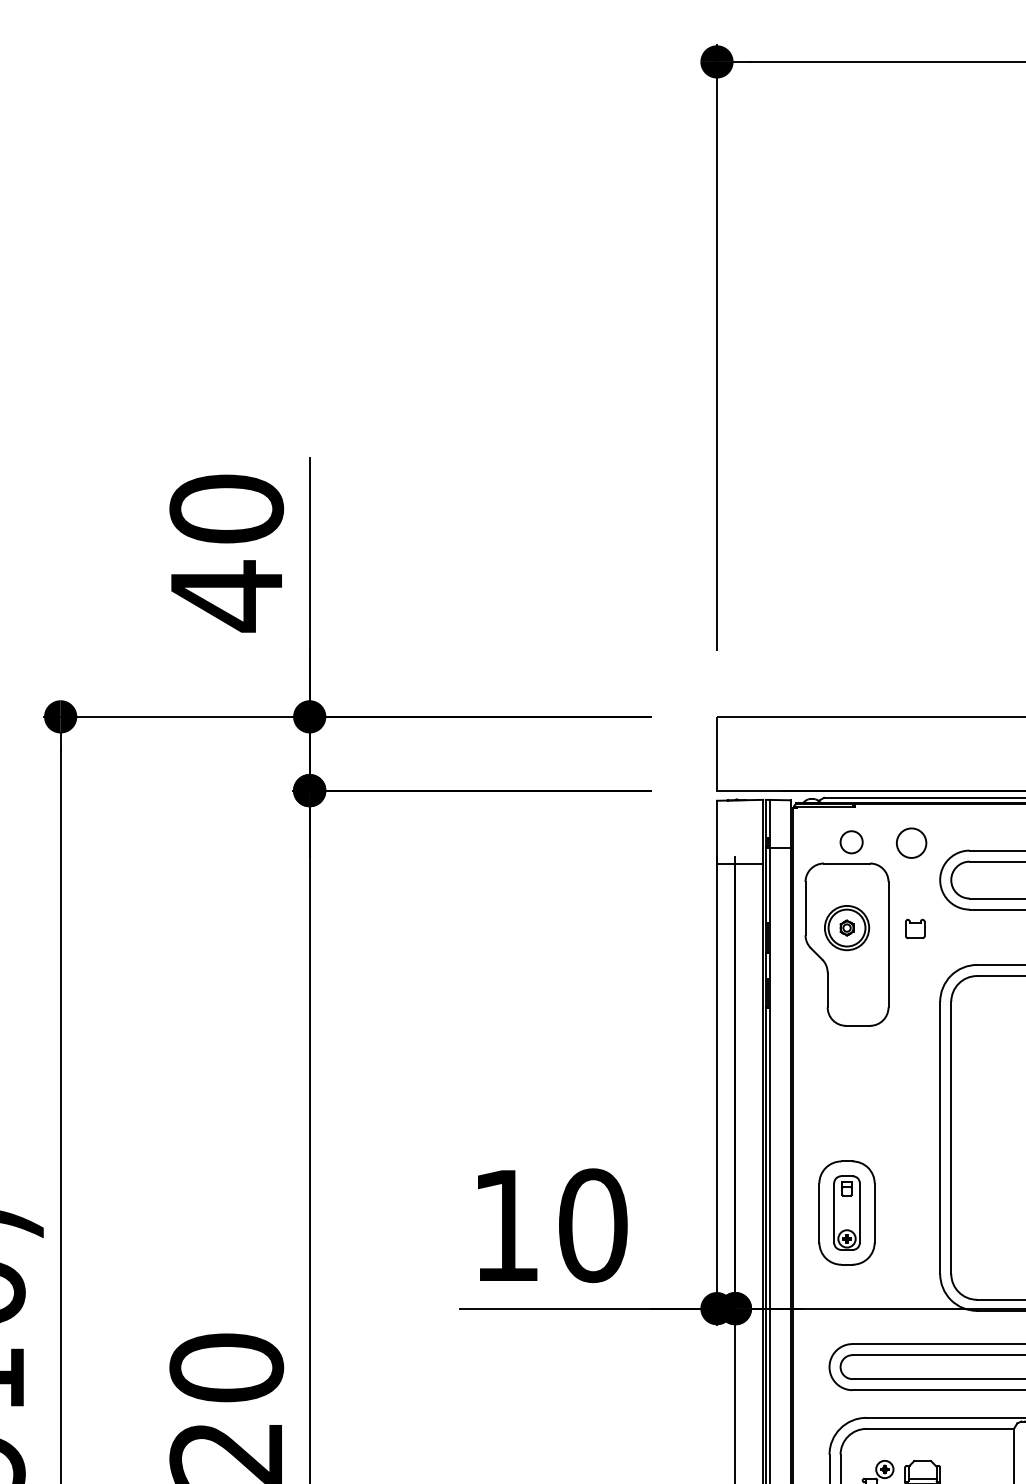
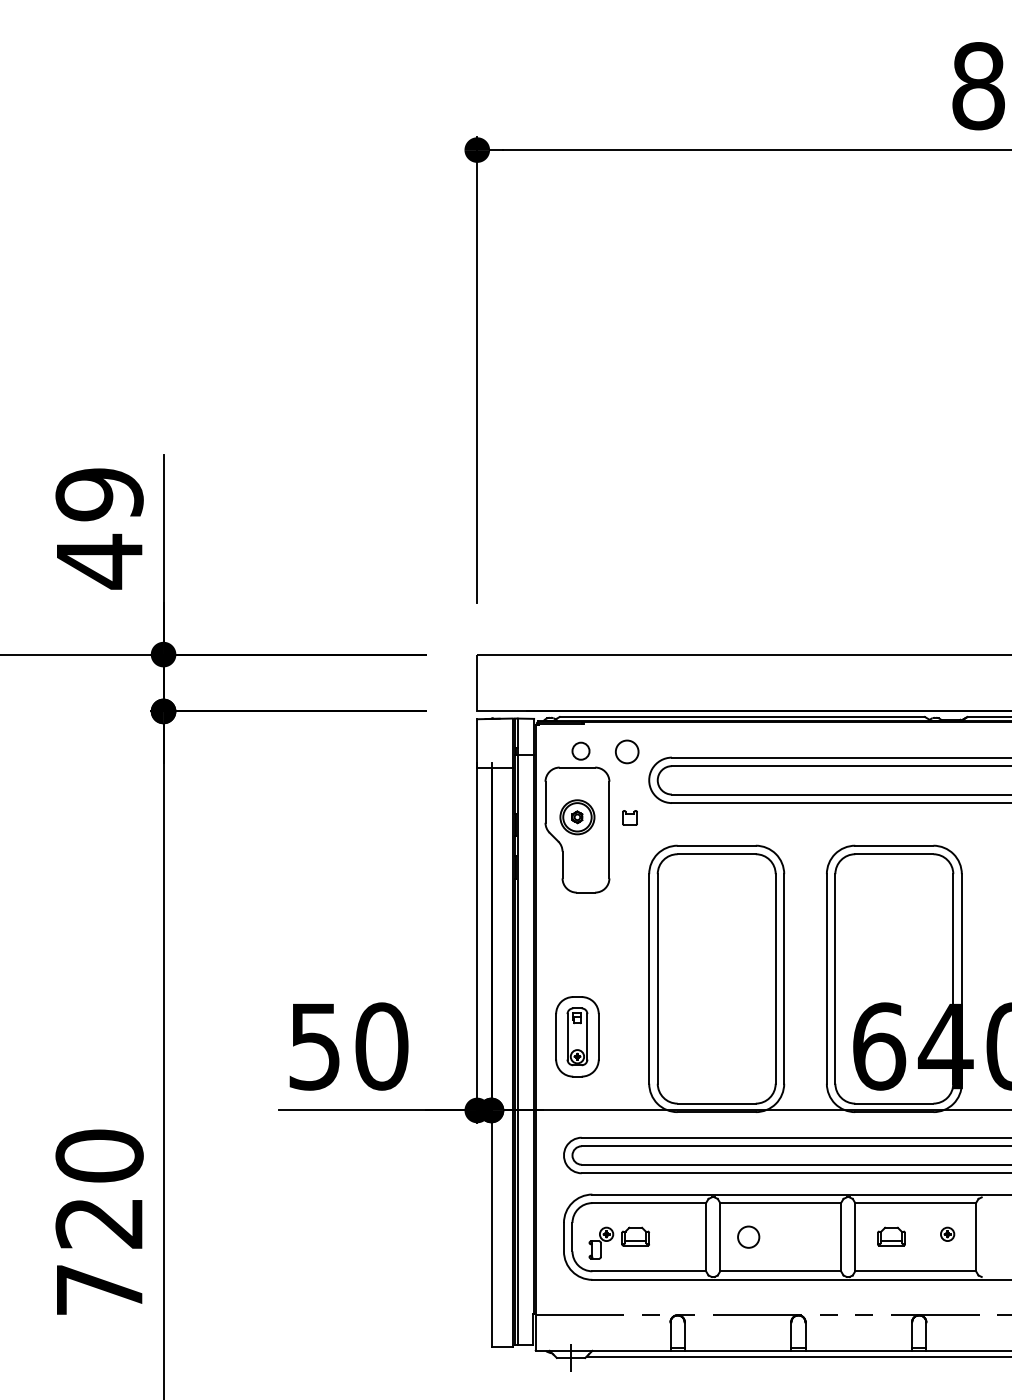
text: (226, 509) -> (99, 494), 40 -> 49
text: (505, 1225) -> (314, 1046), 10 -> 50

